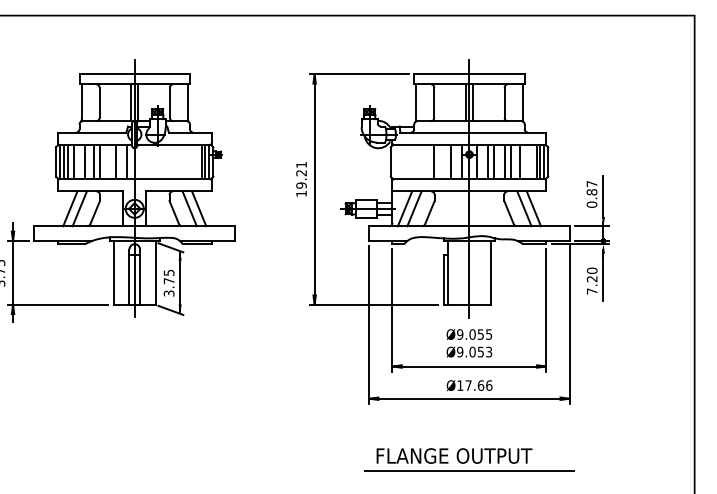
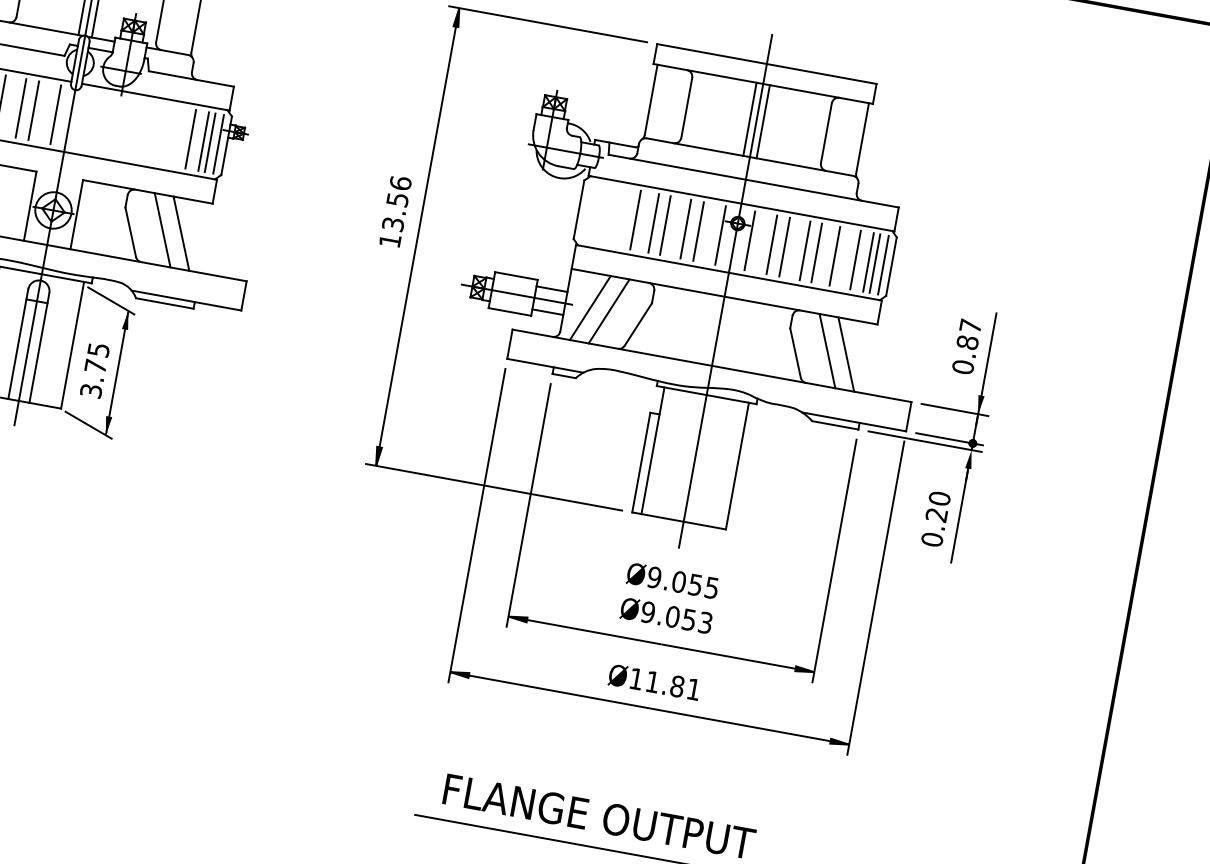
line: (109, 161) -> (20, 107), added
line: (195, 161) -> (191, 138), added
line: (419, 161) -> (636, 219), added
line: (428, 161) -> (654, 222), added
line: (444, 161) -> (685, 228), added
line: (530, 161) -> (856, 259), added
text: (301, 174) -> (397, 202), 19.21 -> 13.56
text: (591, 291) -> (930, 539), 7.20 -> 0.20
text: (478, 385) -> (672, 685), Ø17.66 -> Ø11.81

